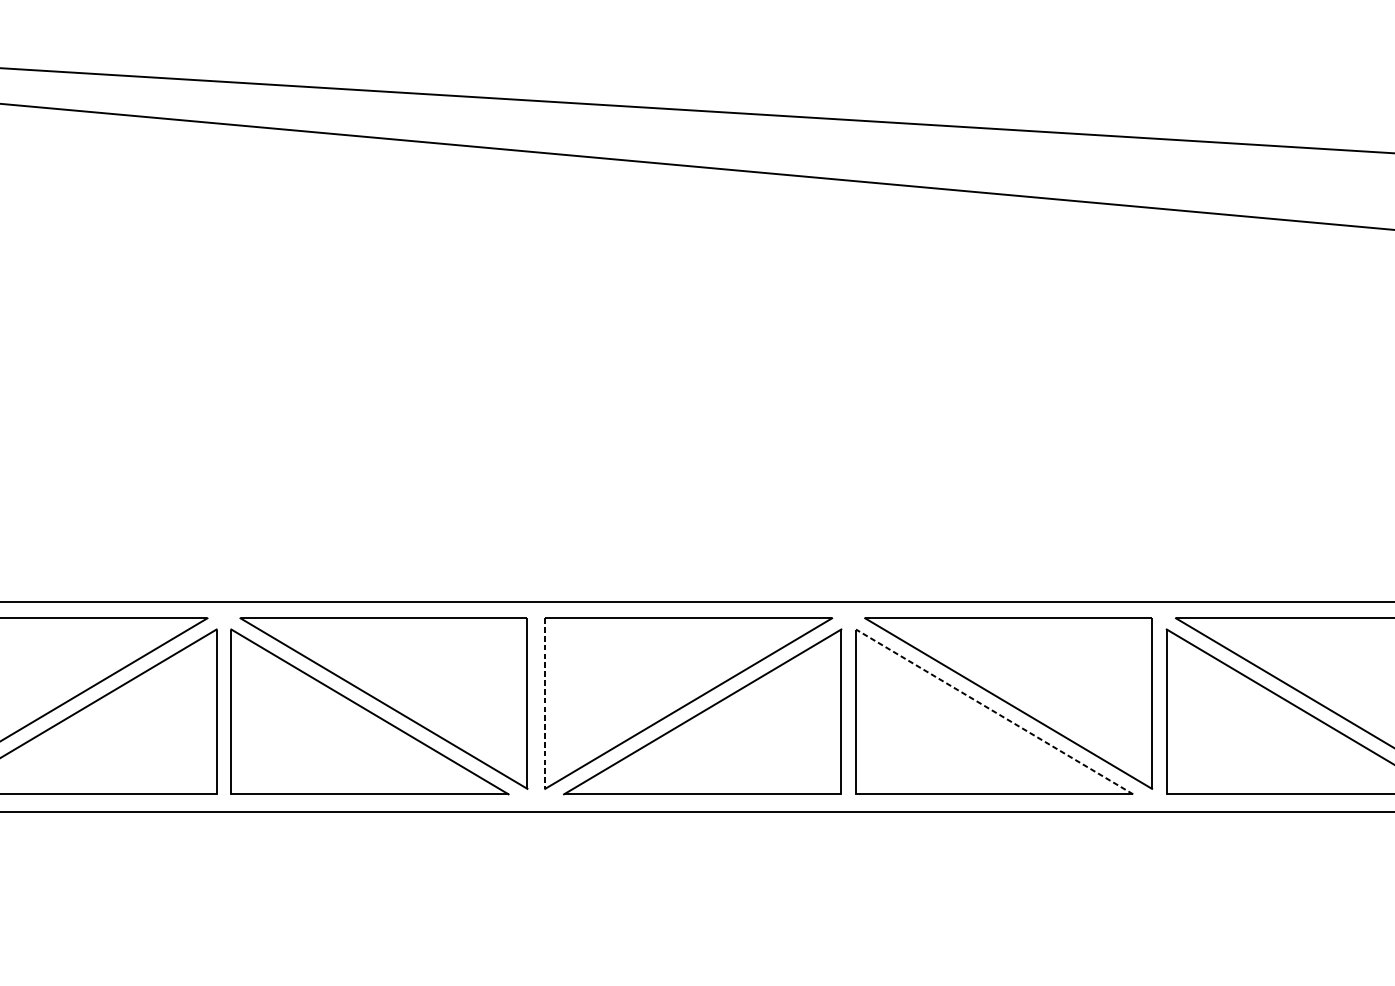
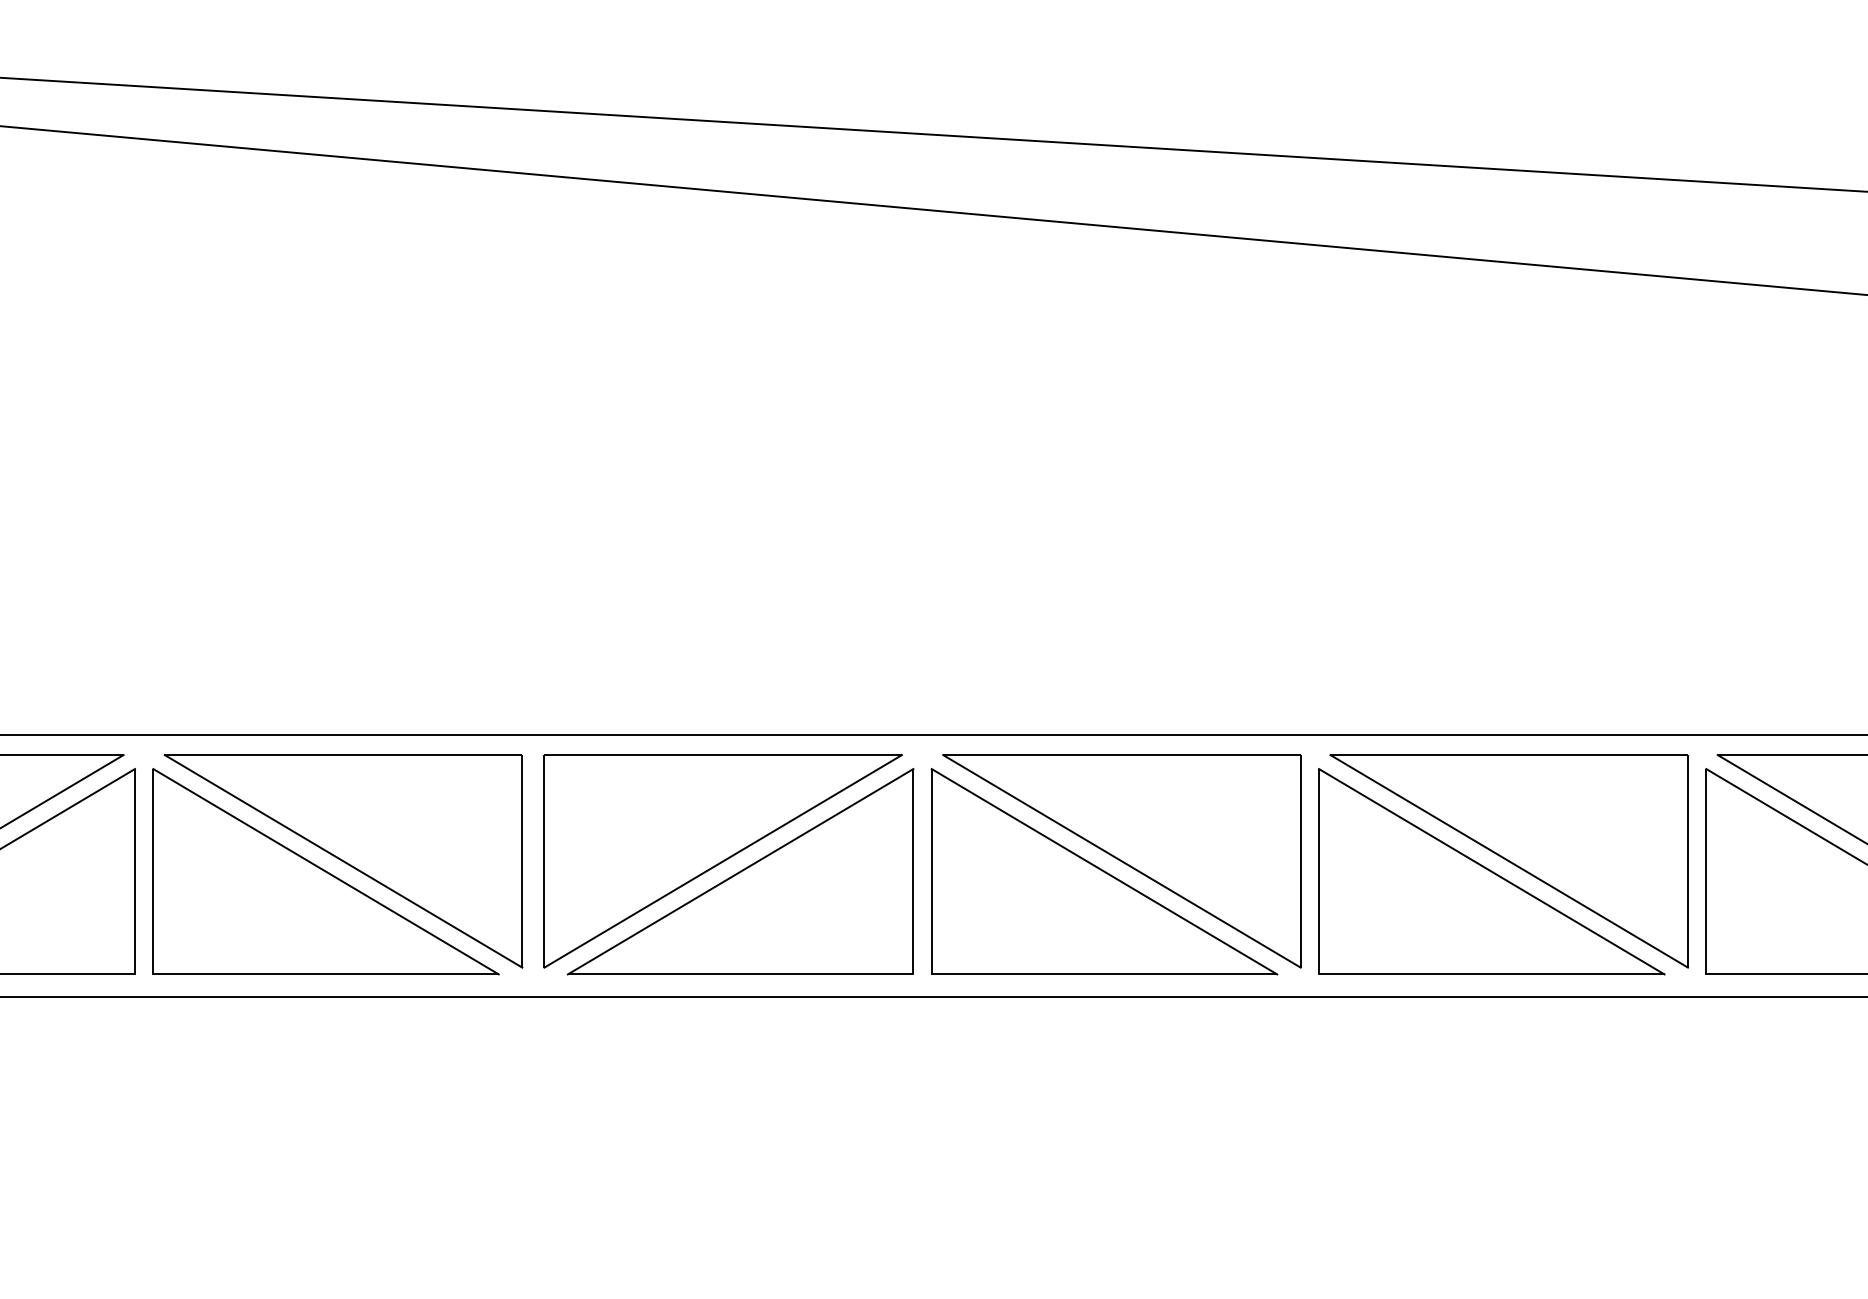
line: (545, 703) -> (544, 861), dashed -> solid
line: (994, 711) -> (1104, 871), dashed -> solid

